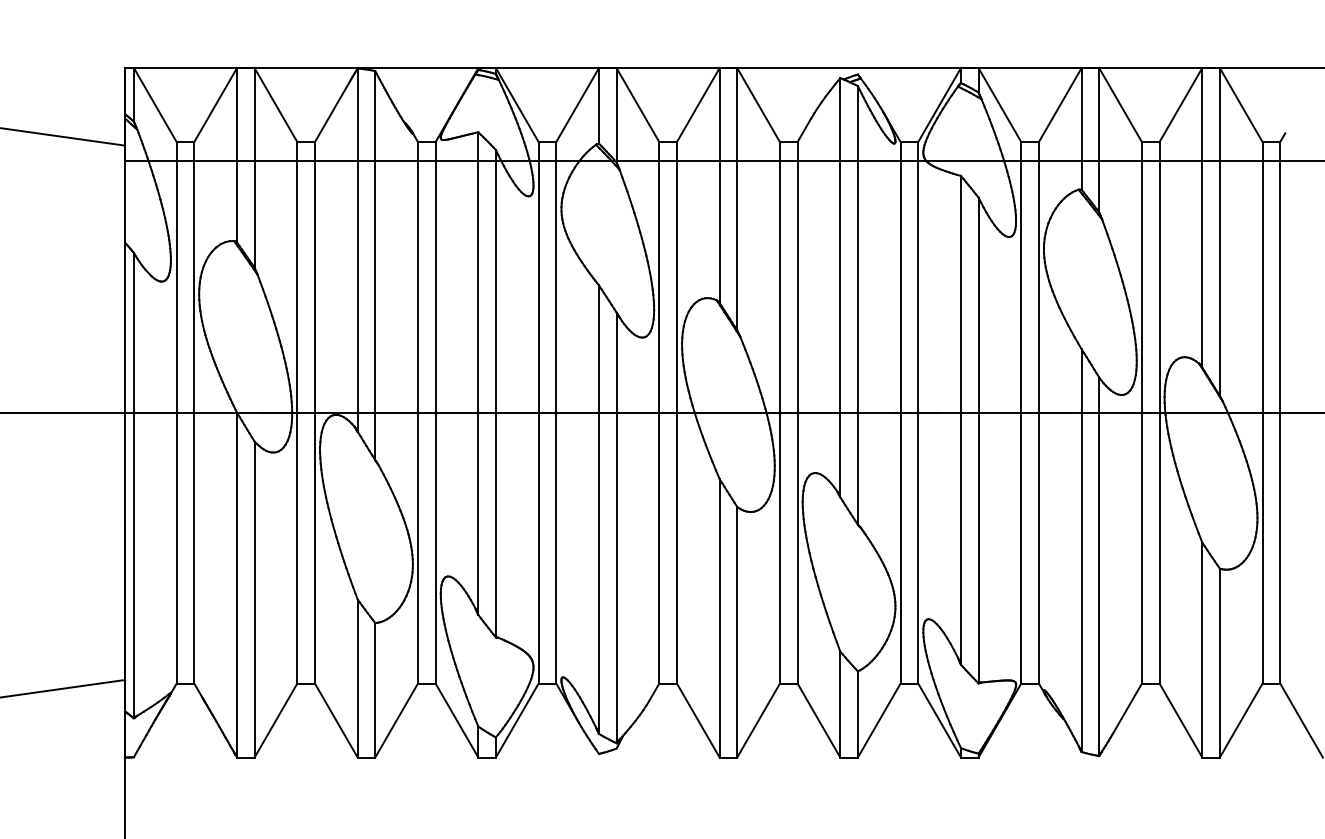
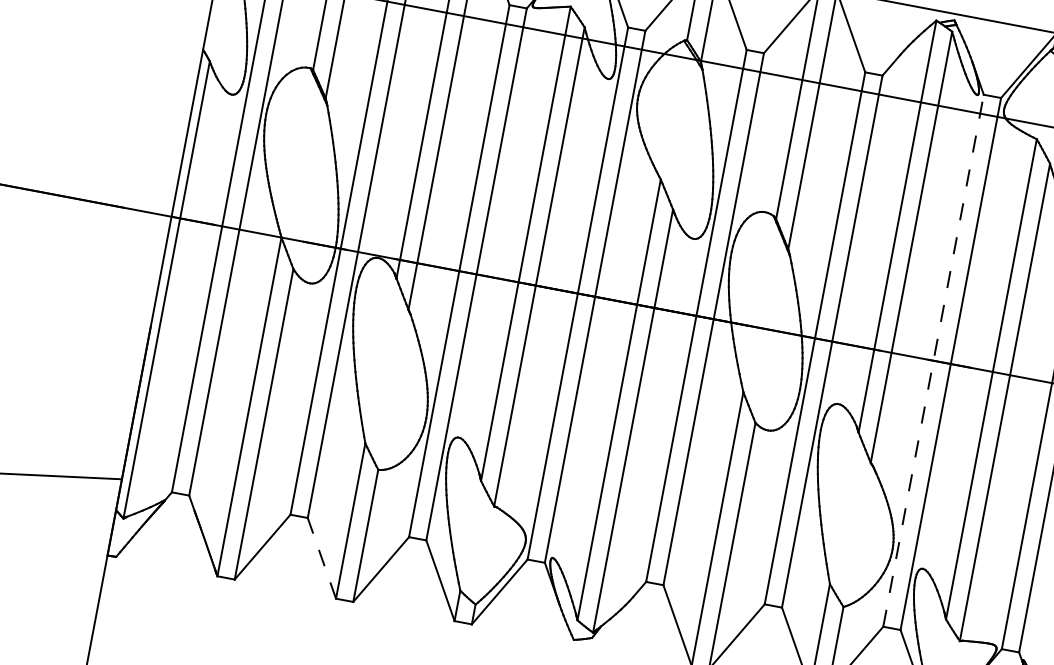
line: (900, 412) -> (933, 360), solid -> dashed
line: (336, 720) -> (322, 558), solid -> dashed

